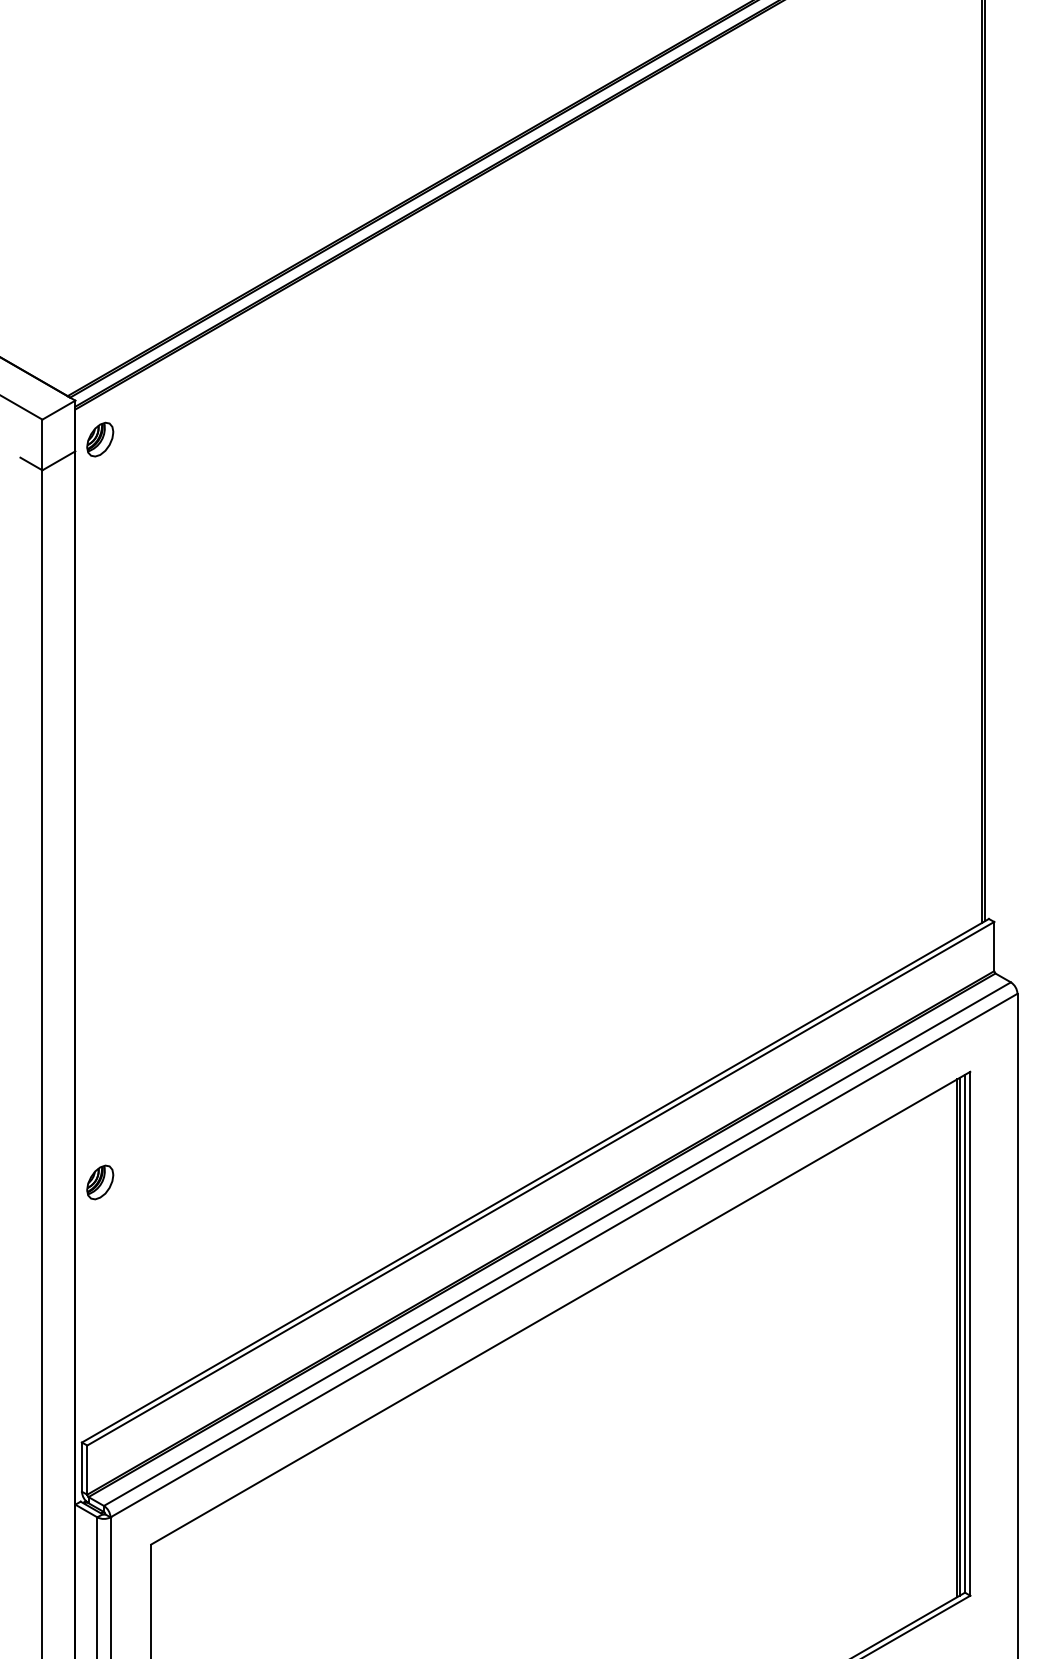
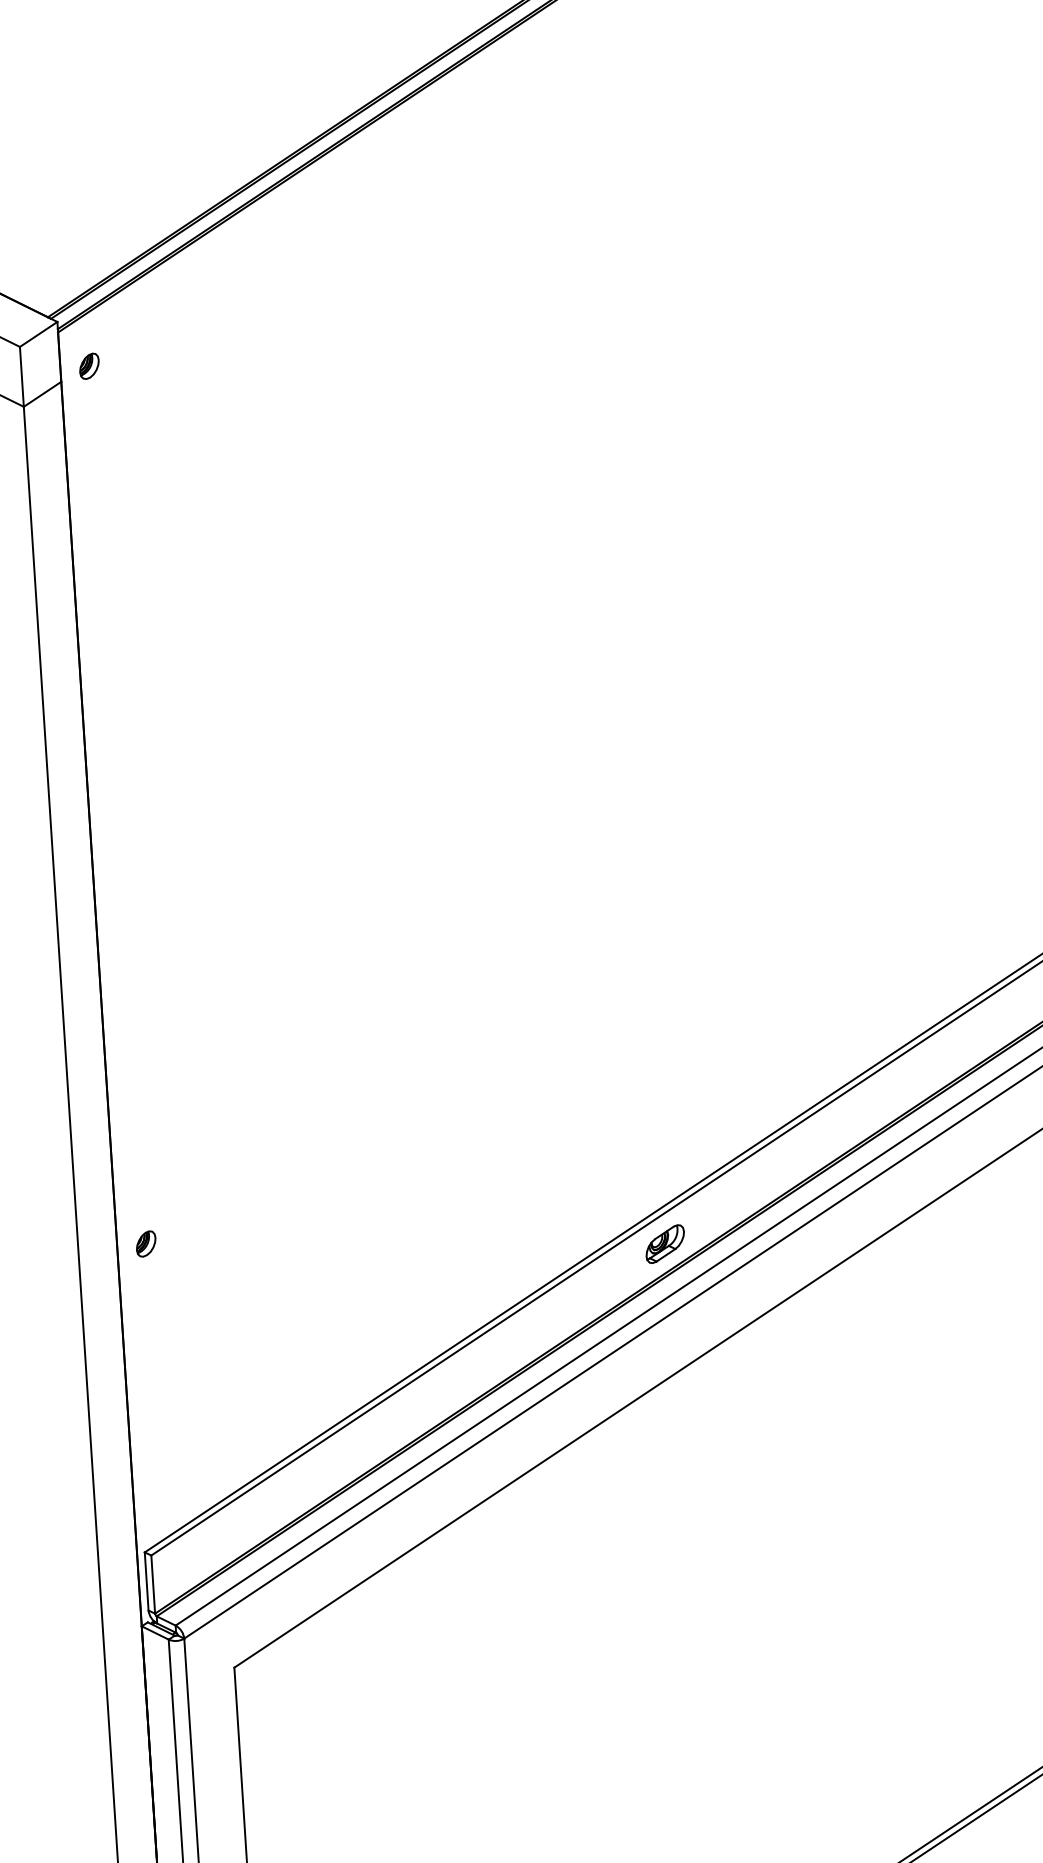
part: (99, 439) -> (88, 366), size x0.62
part: (99, 1182) -> (145, 1243), size x0.62
part: (537, 1210) -> (665, 1243), added

